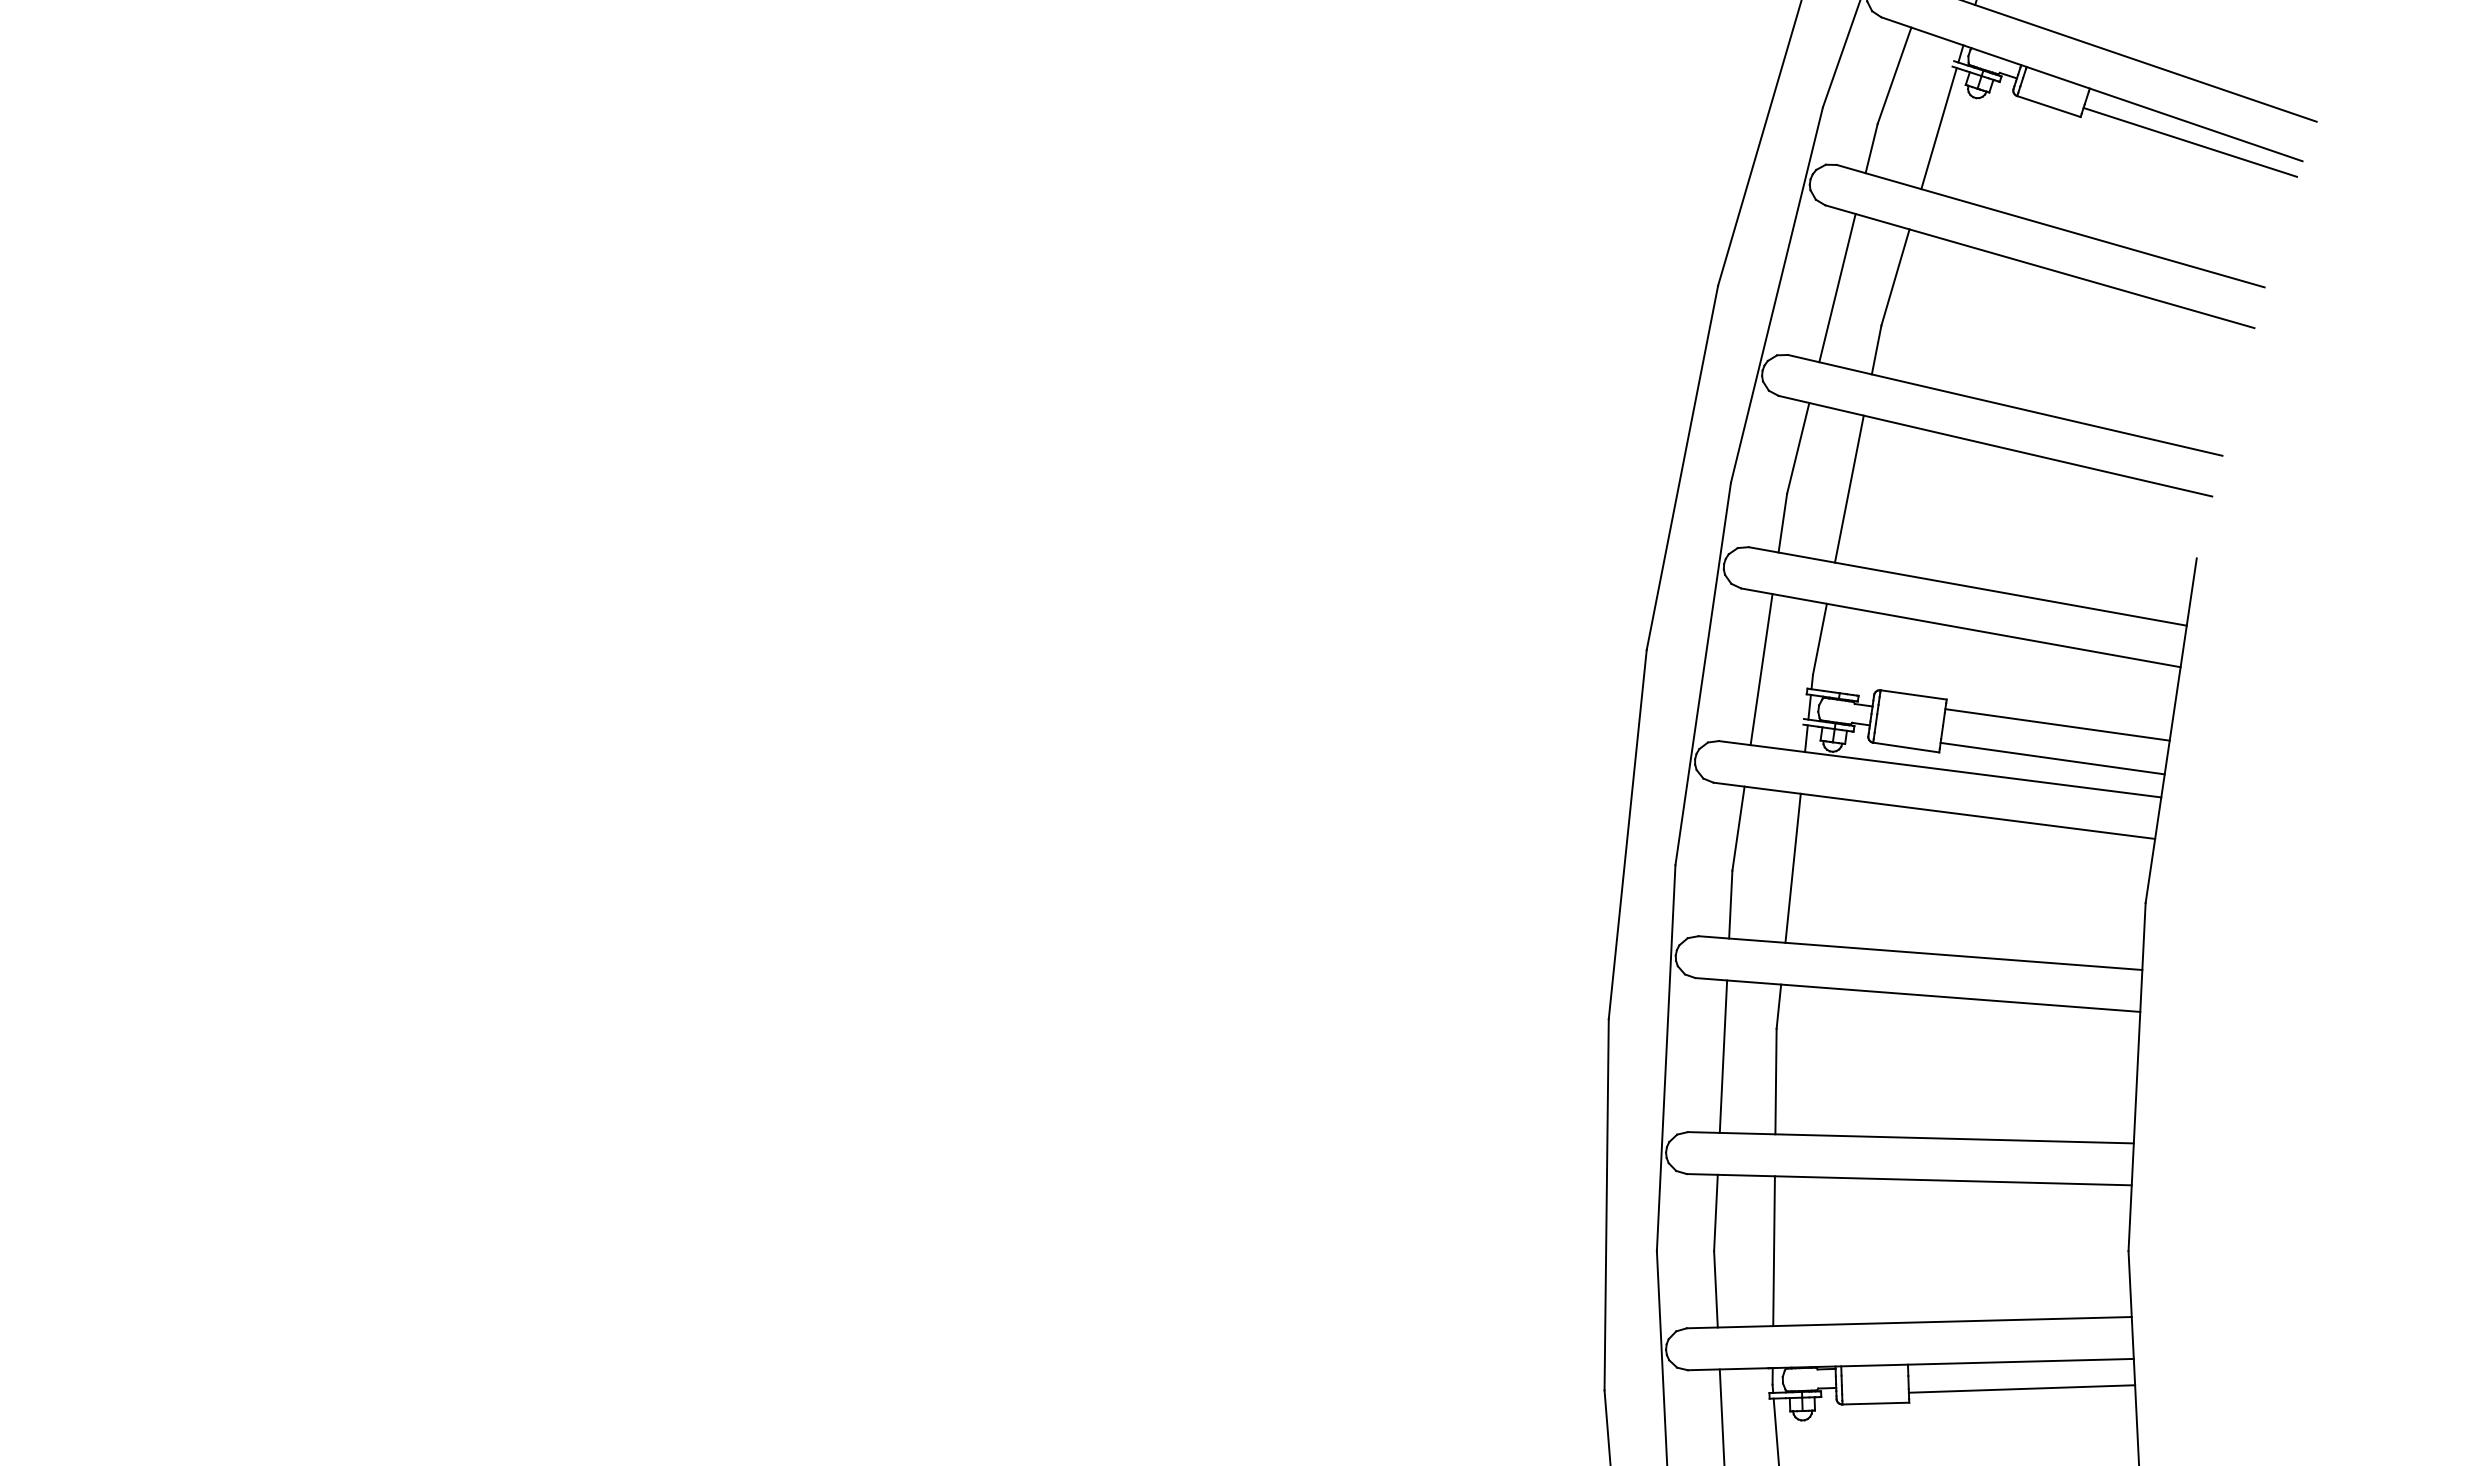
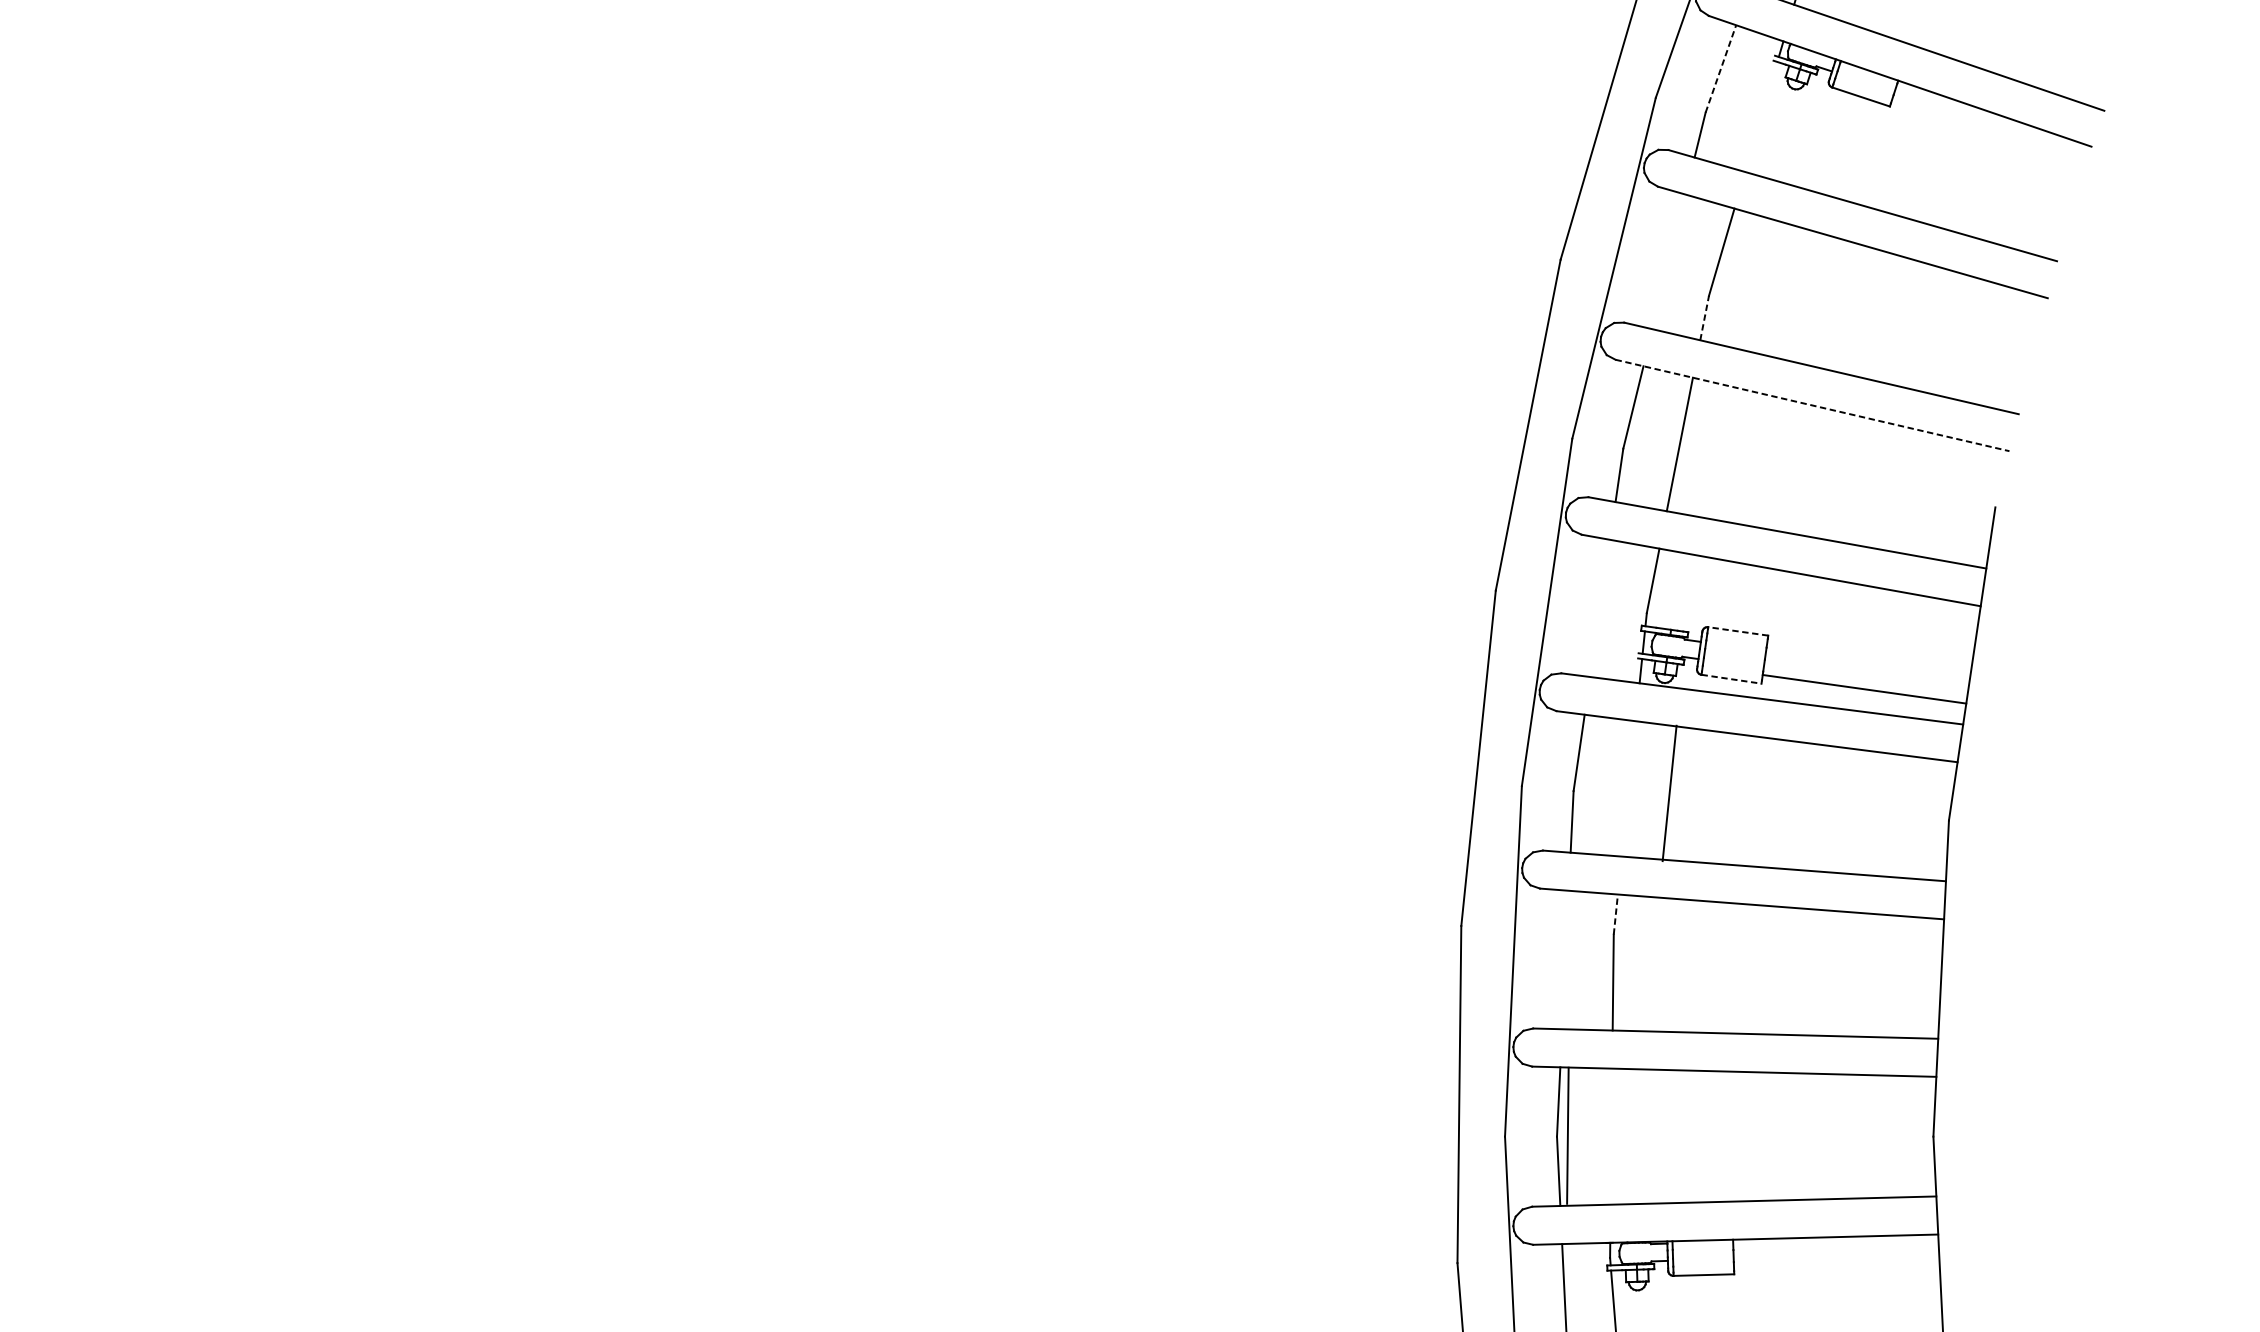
line: (1894, 75) -> (1720, 68), solid -> dashed
line: (1938, 128) -> (1760, 116), removed
line: (2190, 141) -> (1989, 128), removed
line: (1837, 287) -> (1669, 261), removed
line: (1876, 349) -> (1704, 317), solid -> dashed
line: (1995, 446) -> (1812, 405), solid -> dashed
line: (1761, 669) -> (1600, 608), removed
line: (1913, 694) -> (1738, 631), solid -> dashed
line: (2057, 724) -> (1868, 658), removed
line: (1906, 747) -> (1731, 679), solid -> dashed
line: (1792, 867) -> (1669, 792), moved
line: (1778, 1006) -> (1615, 914), solid -> dashed
line: (1723, 1056) -> (1565, 959), removed
line: (1773, 1251) -> (1567, 1136), moved
line: (2021, 1388) -> (1836, 1261), removed

